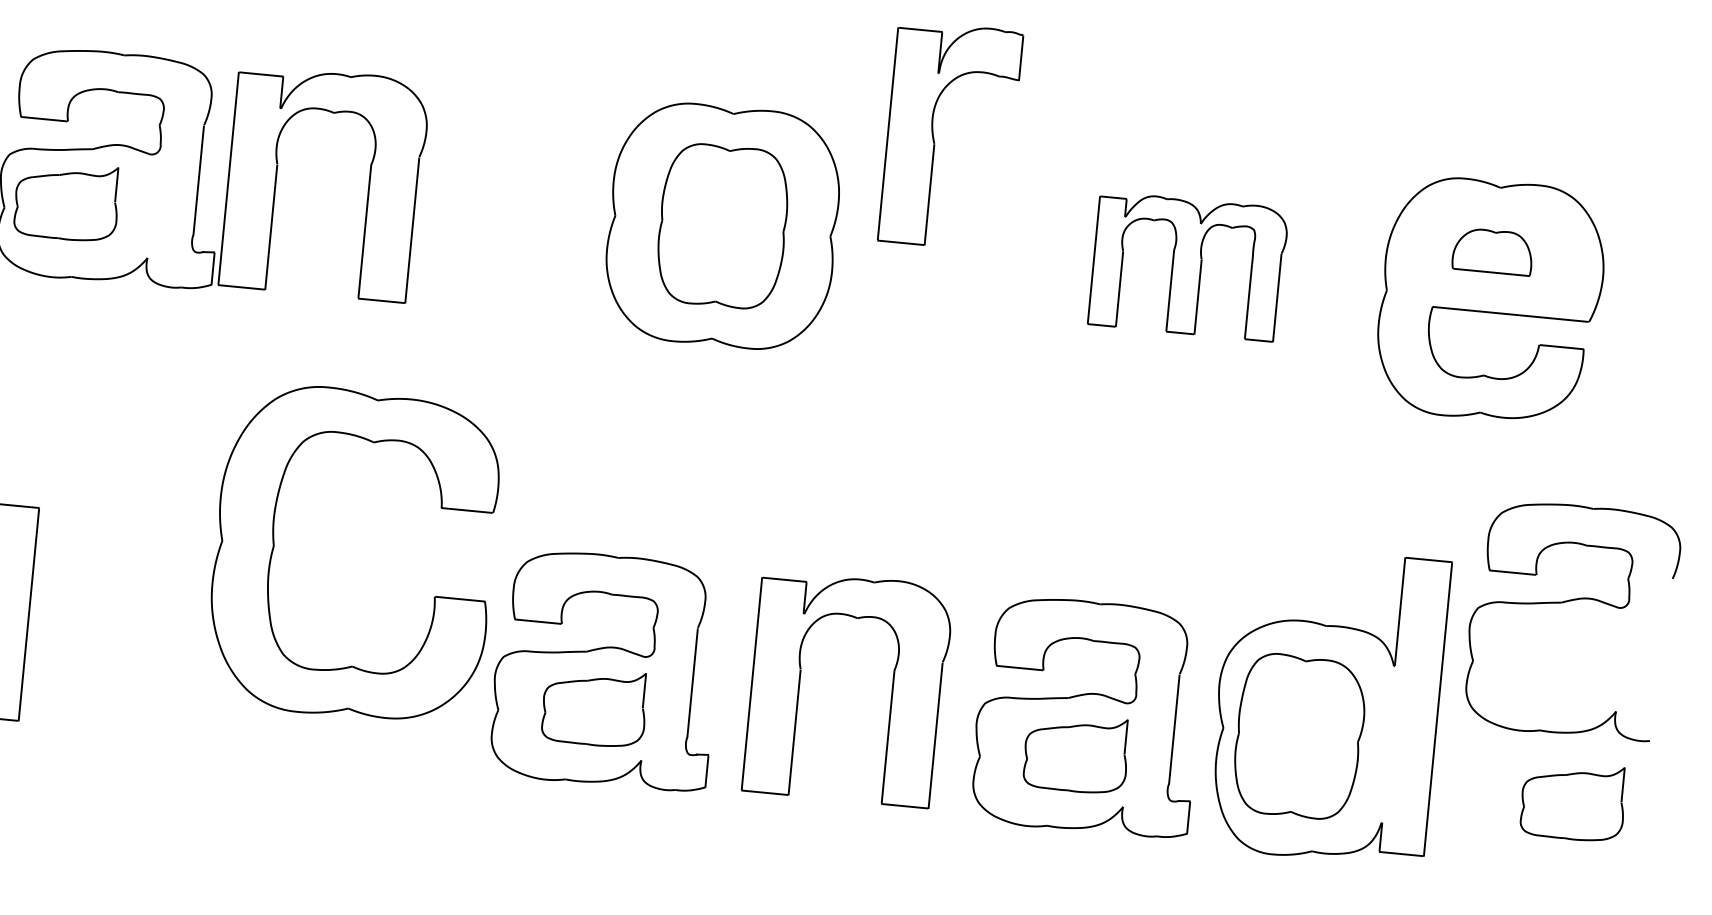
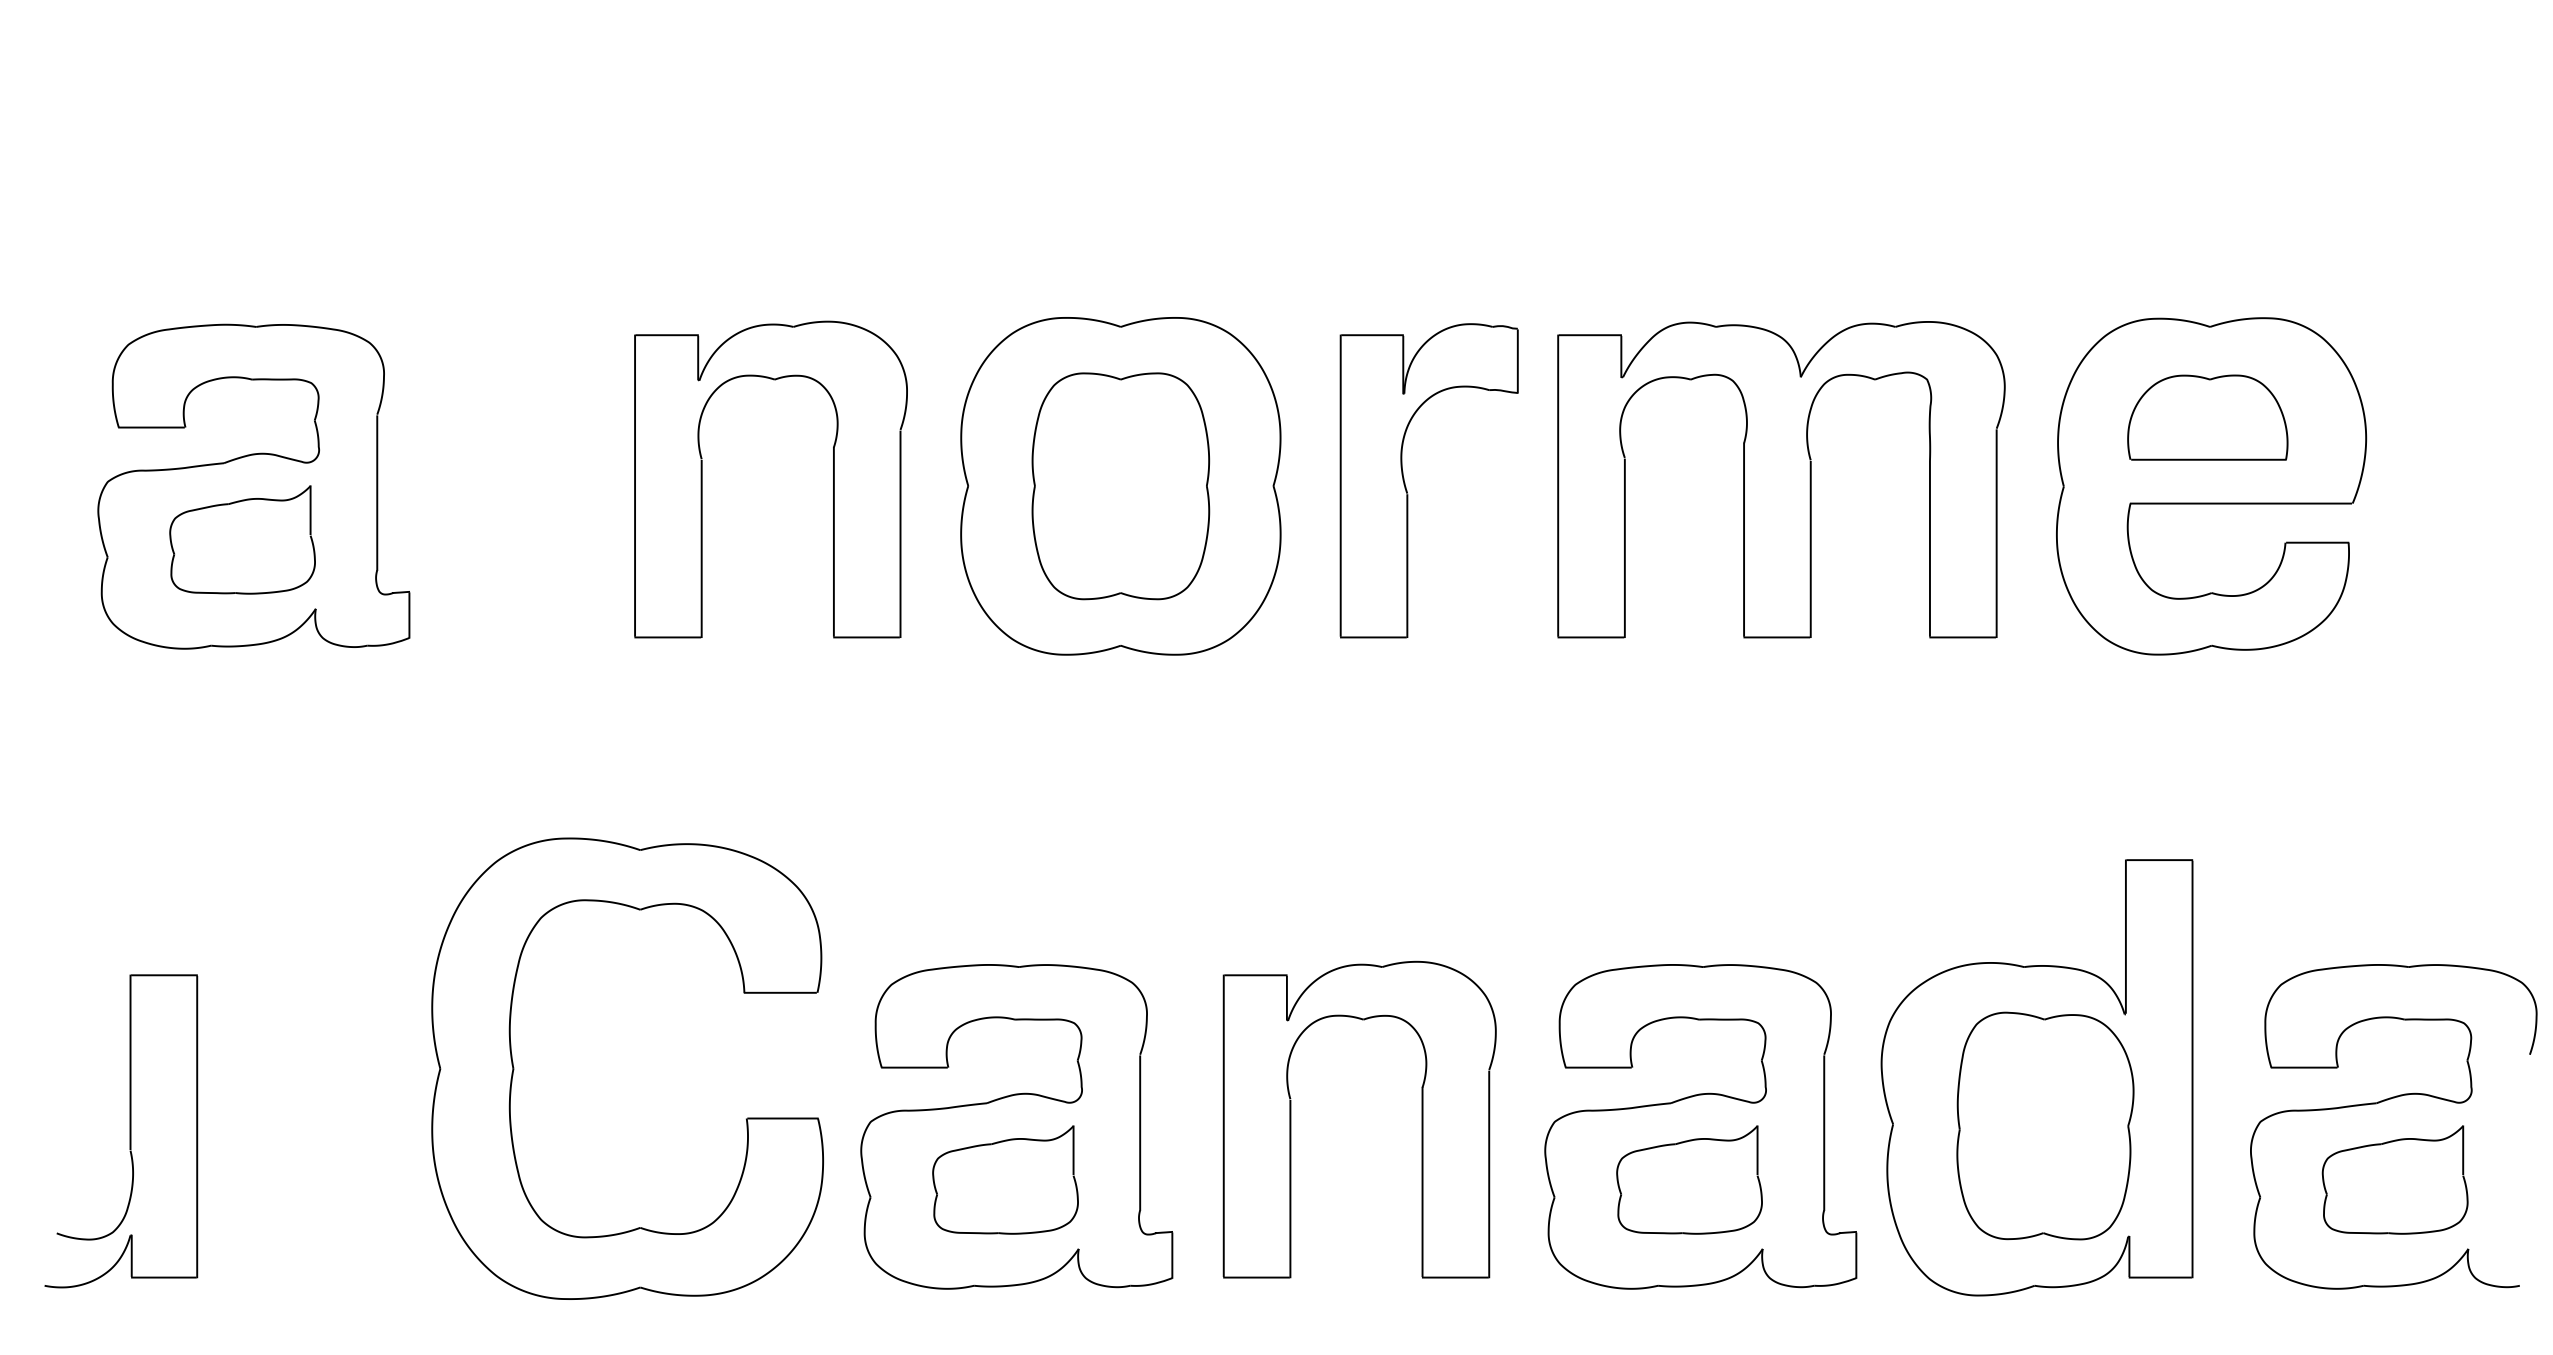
part: (934, 138) -> (1406, 486), moved
part: (368, 187) -> (833, 479), moved
part: (66, 200) -> (242, 539), moved
part: (1492, 251) -> (2207, 417), size x1.43
part: (1188, 266) -> (1781, 479), size x1.67
part: (274, 545) -> (514, 1068), moved
part: (1565, 602) -> (2382, 1102), moved
part: (1299, 736) -> (2045, 1125), moved

